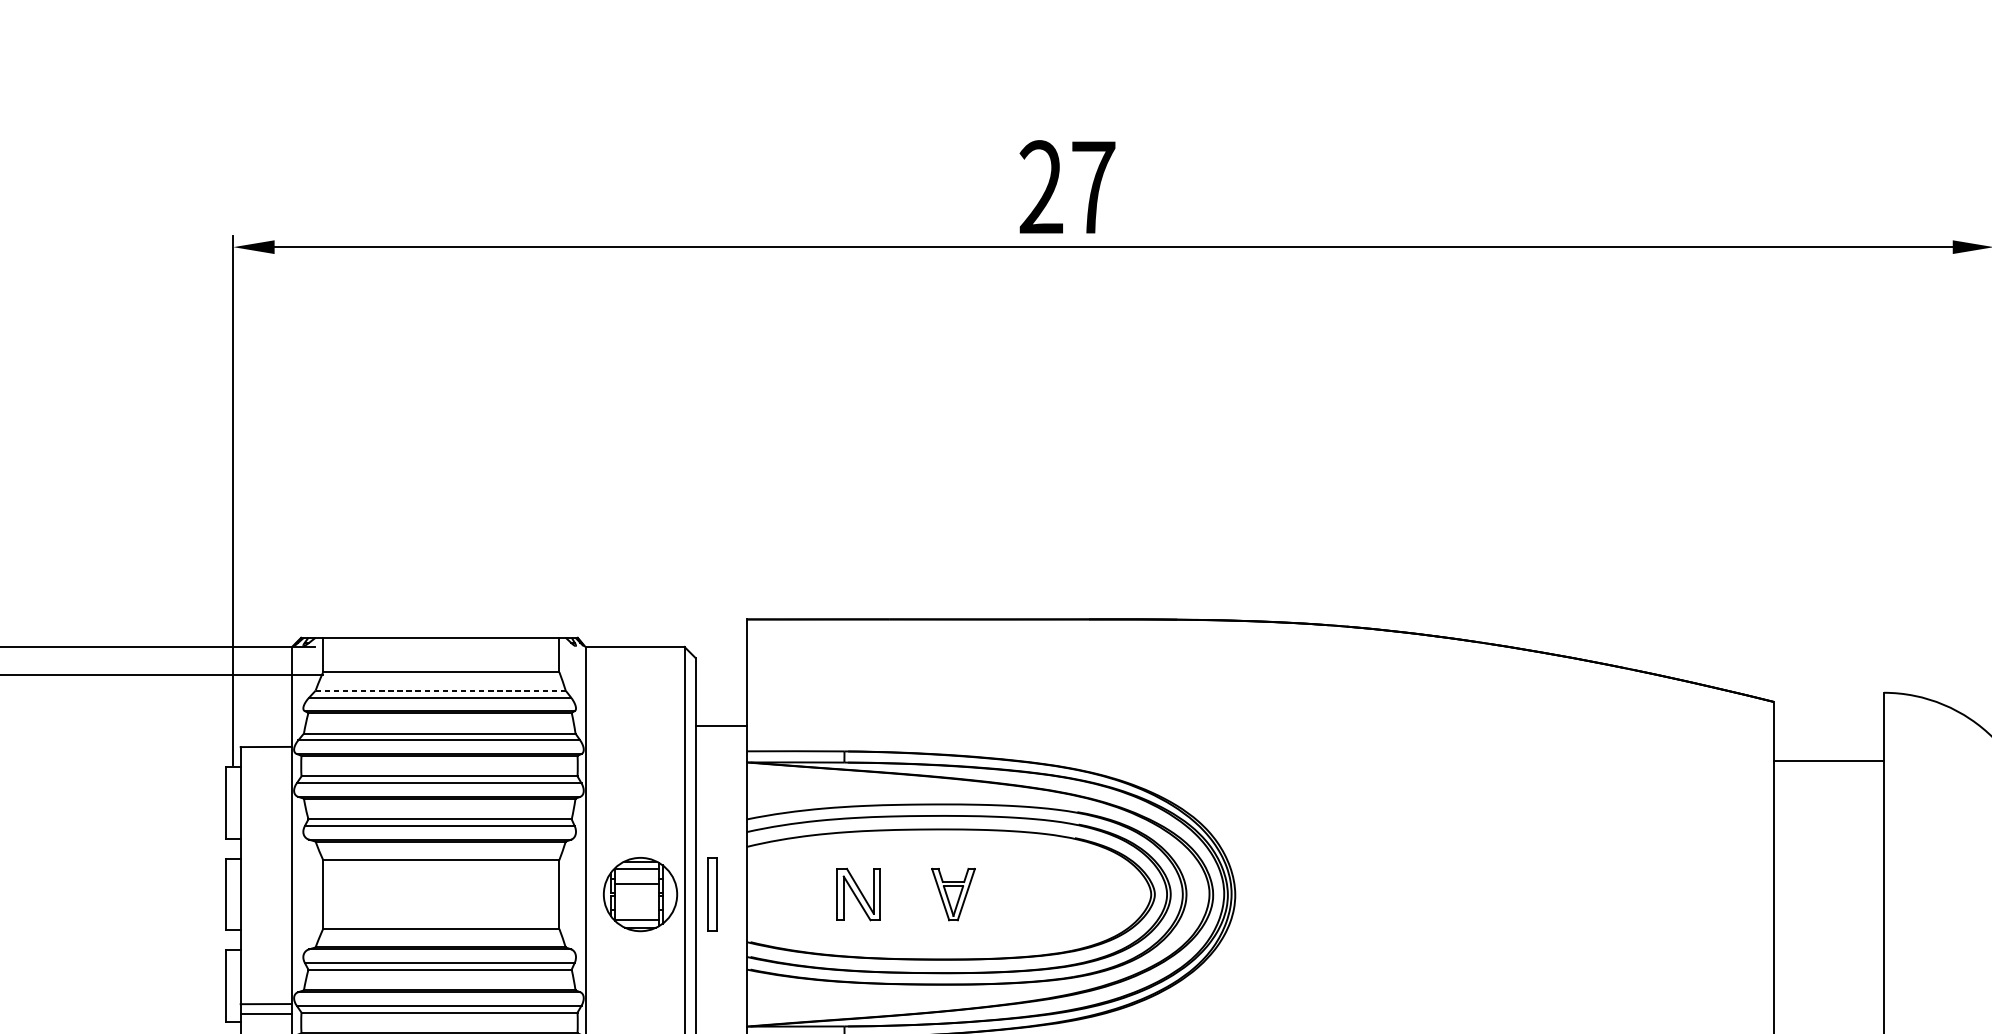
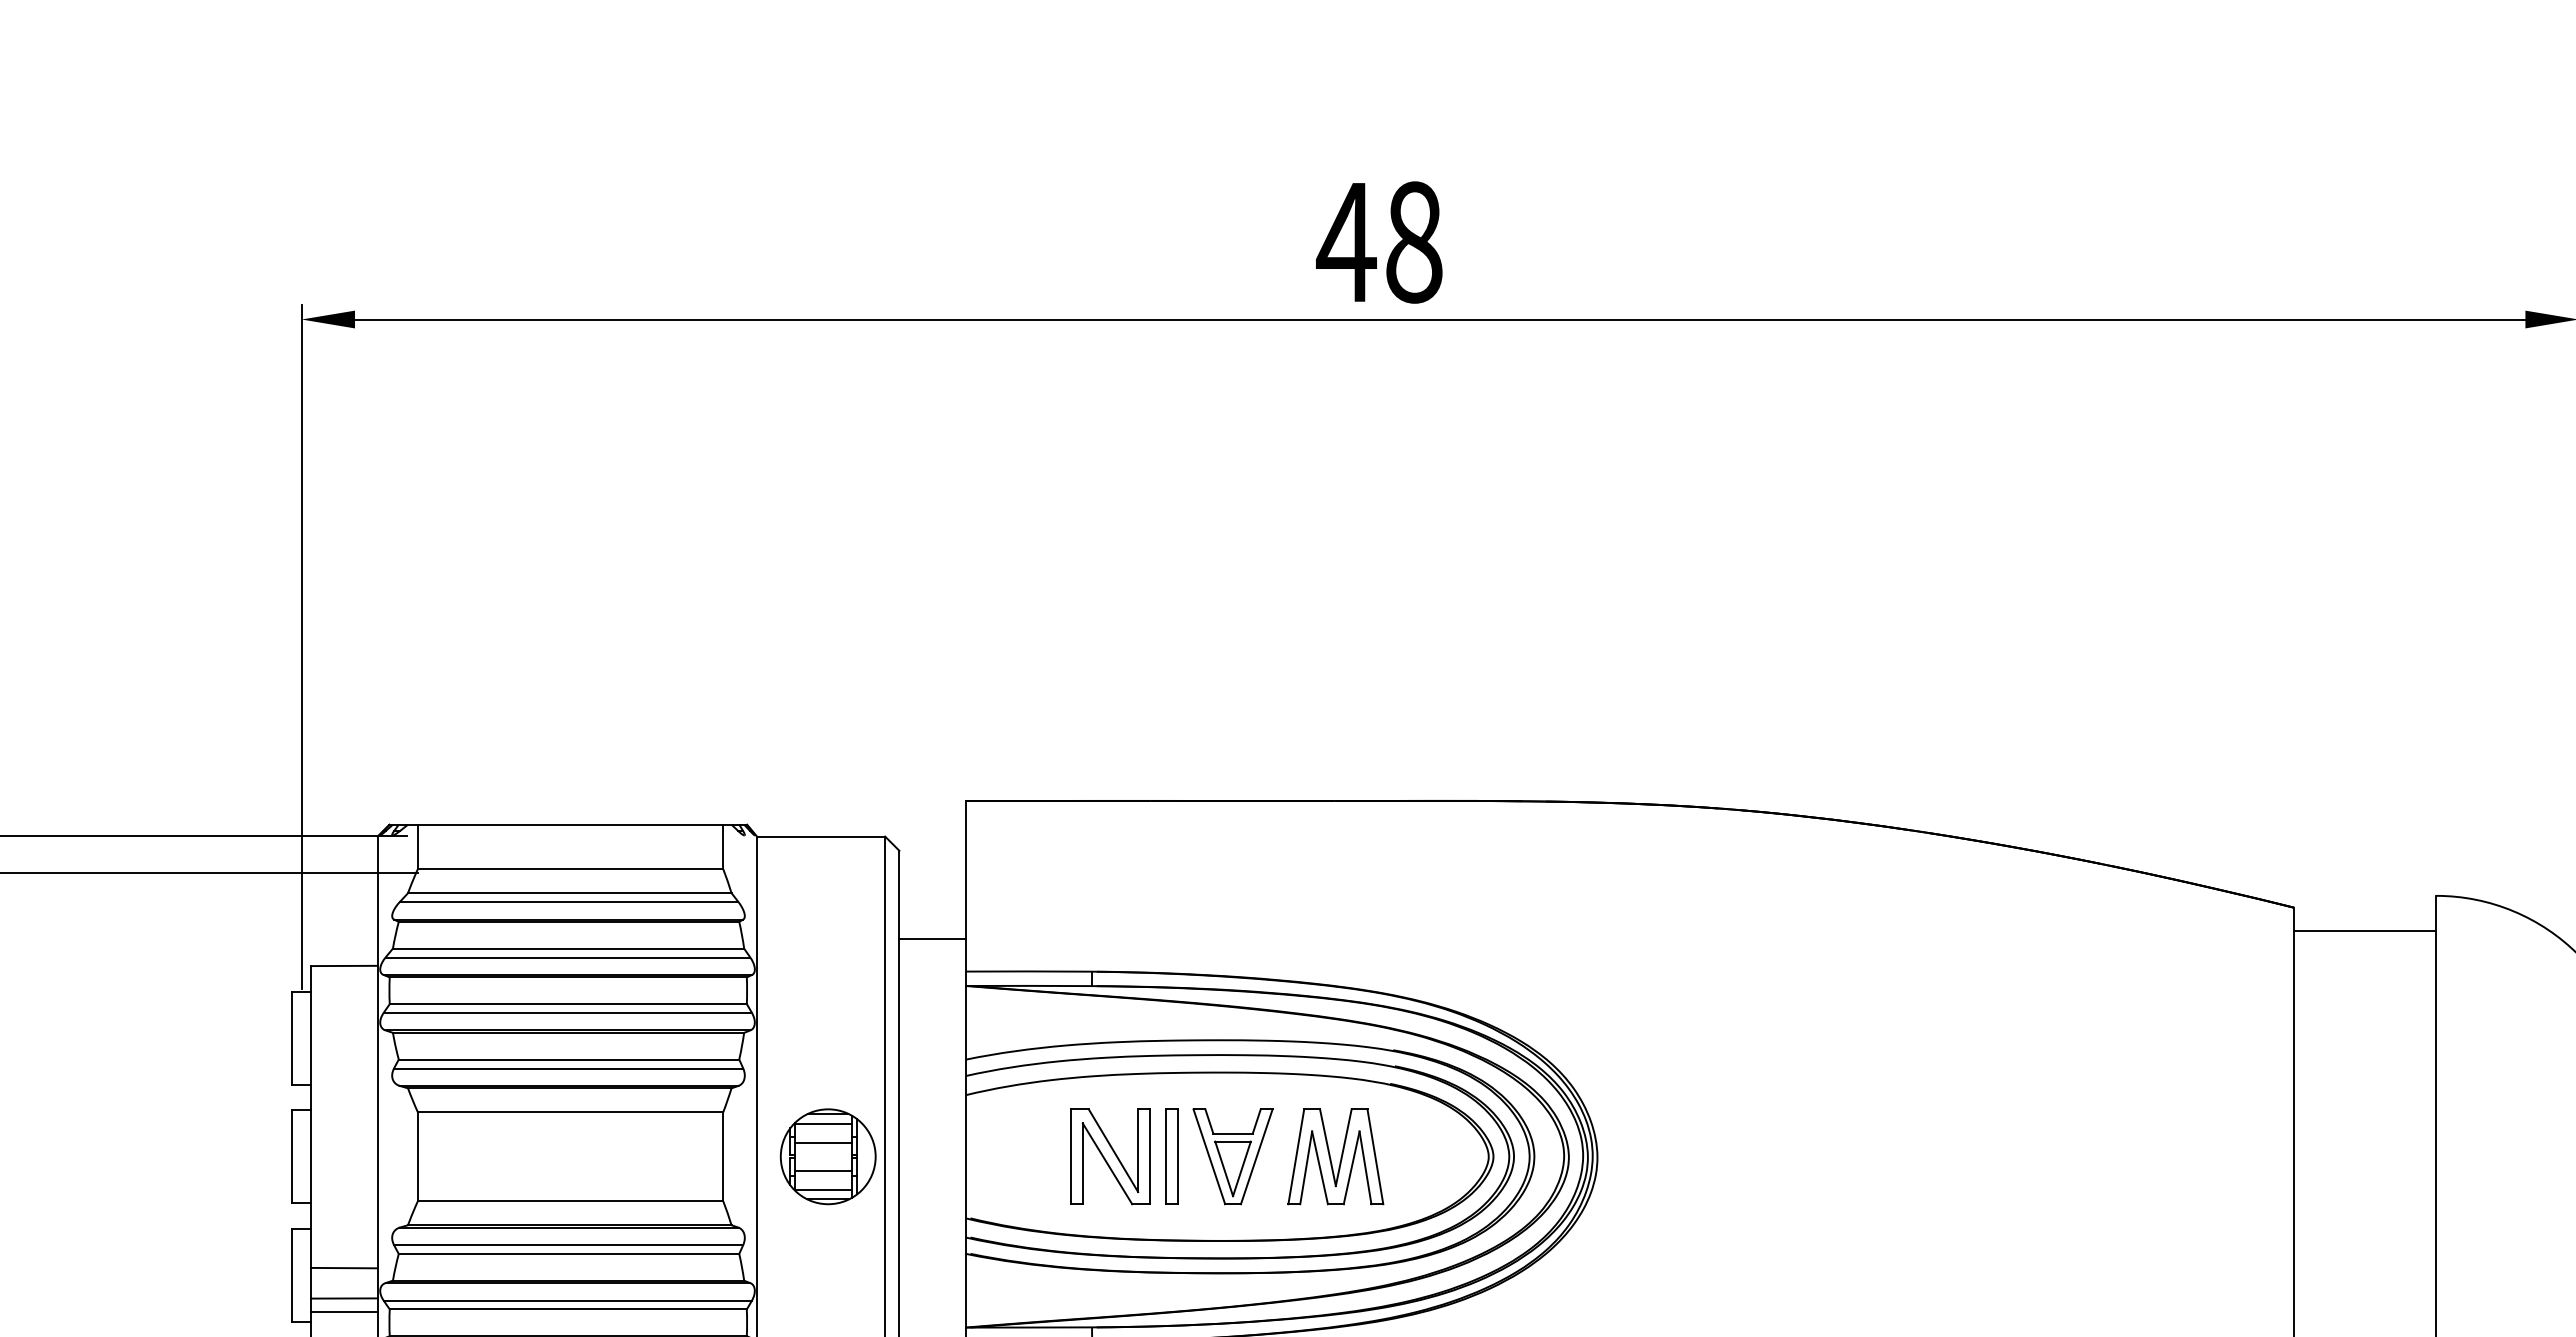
text: (1066, 187) -> (1379, 242), 27 -> 48
line: (440, 690) -> (569, 893), dashed -> solid
line: (1829, 760) -> (2365, 931), moved
part: (712, 894) -> (1171, 1156), moved
part: (858, 894) -> (1110, 1156), size x1.43
part: (953, 894) -> (1232, 1156), size x1.43
part: (1032, 894) -> (1335, 1156), added
line: (636, 905) -> (823, 1171), added
line: (266, 980) -> (344, 1267), added

